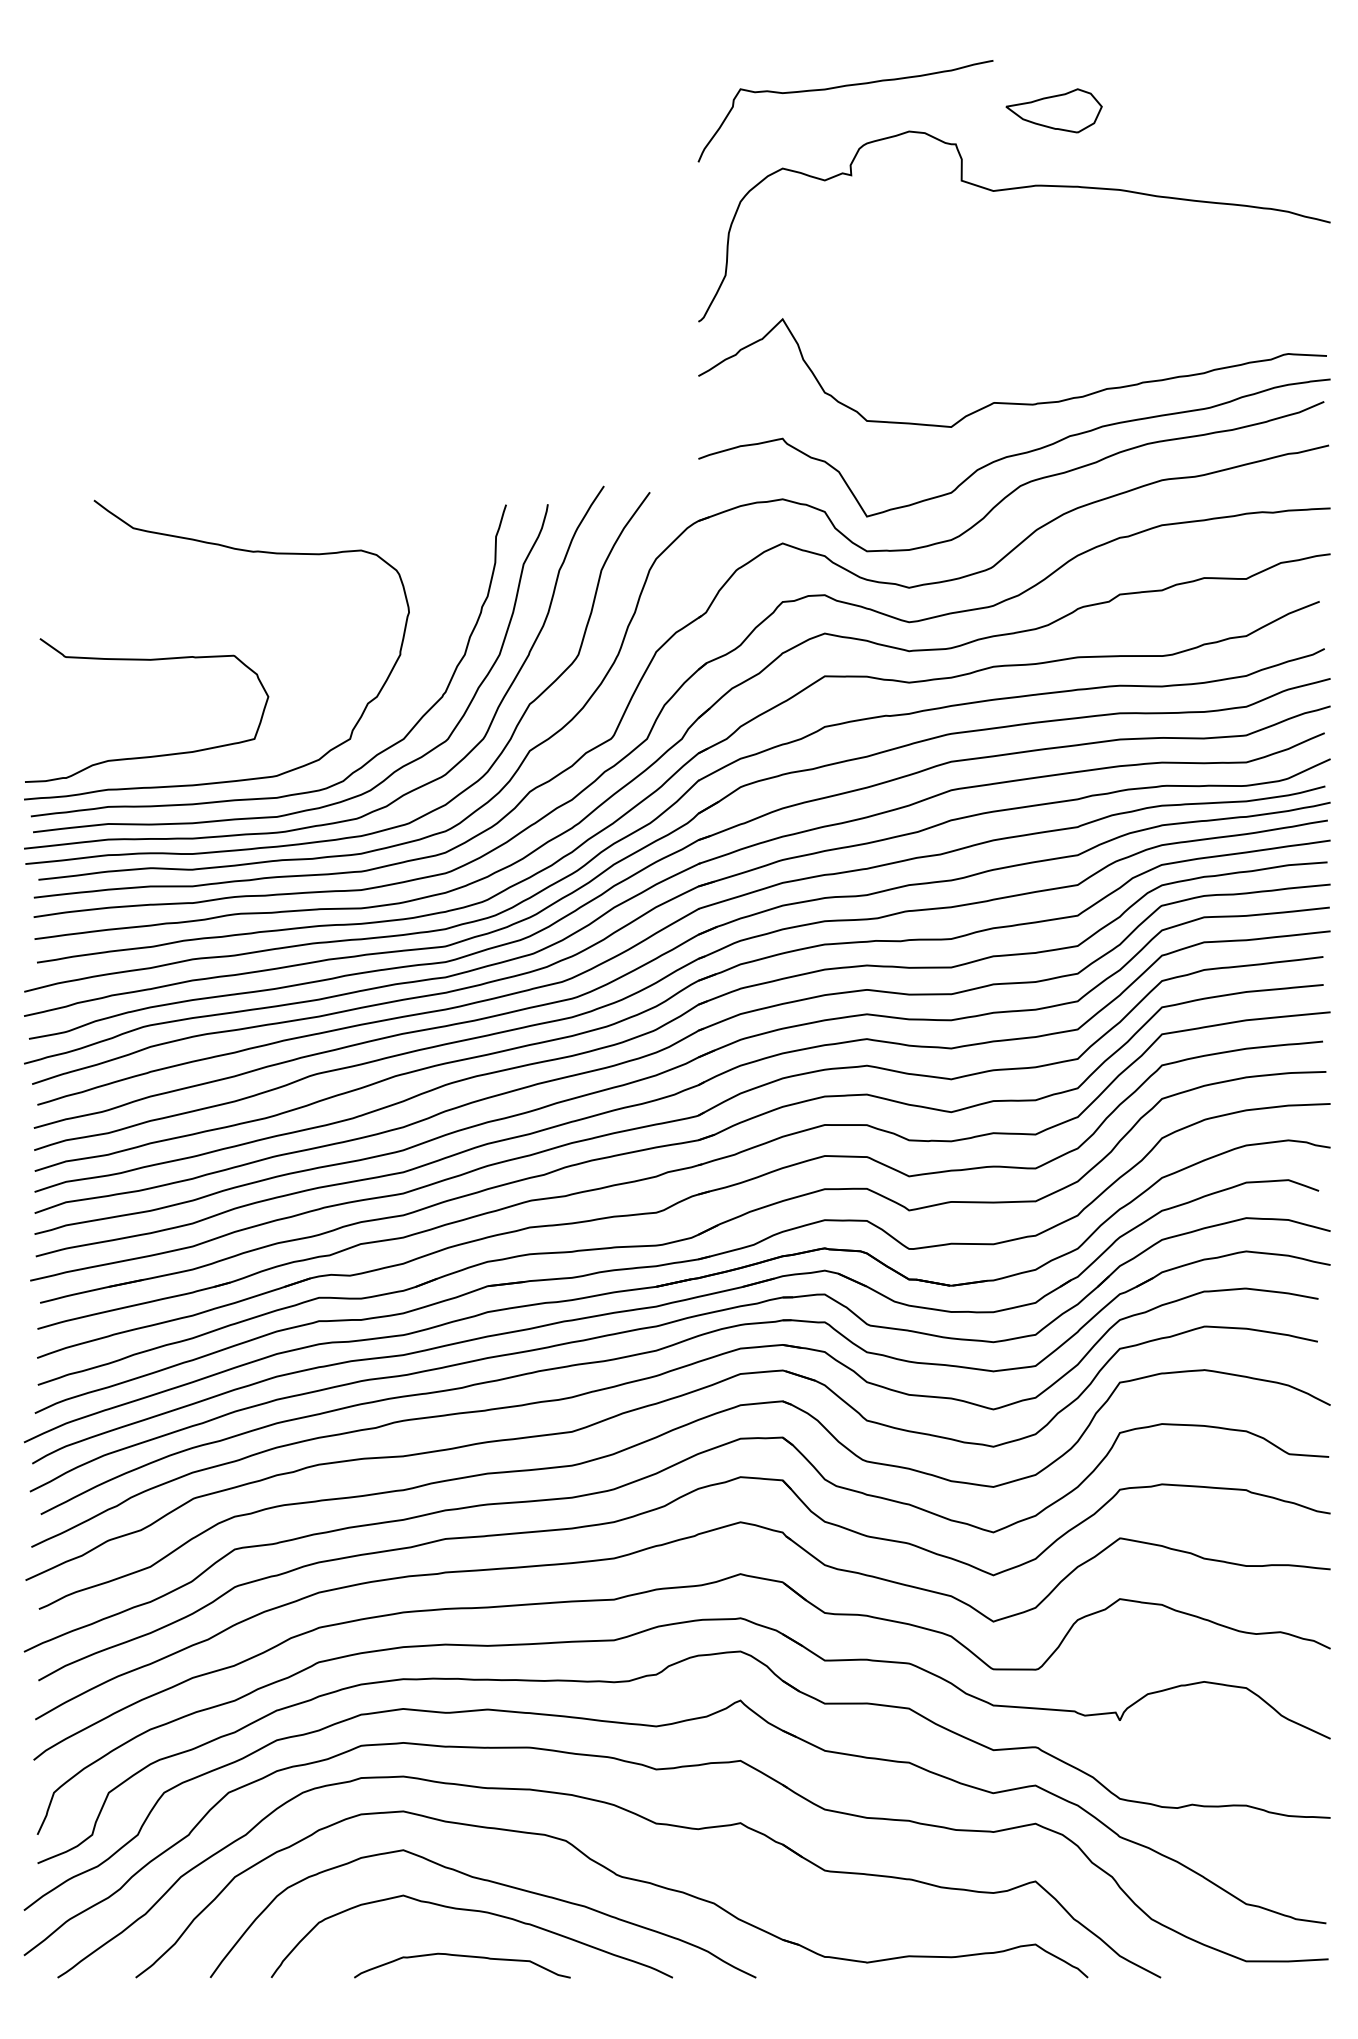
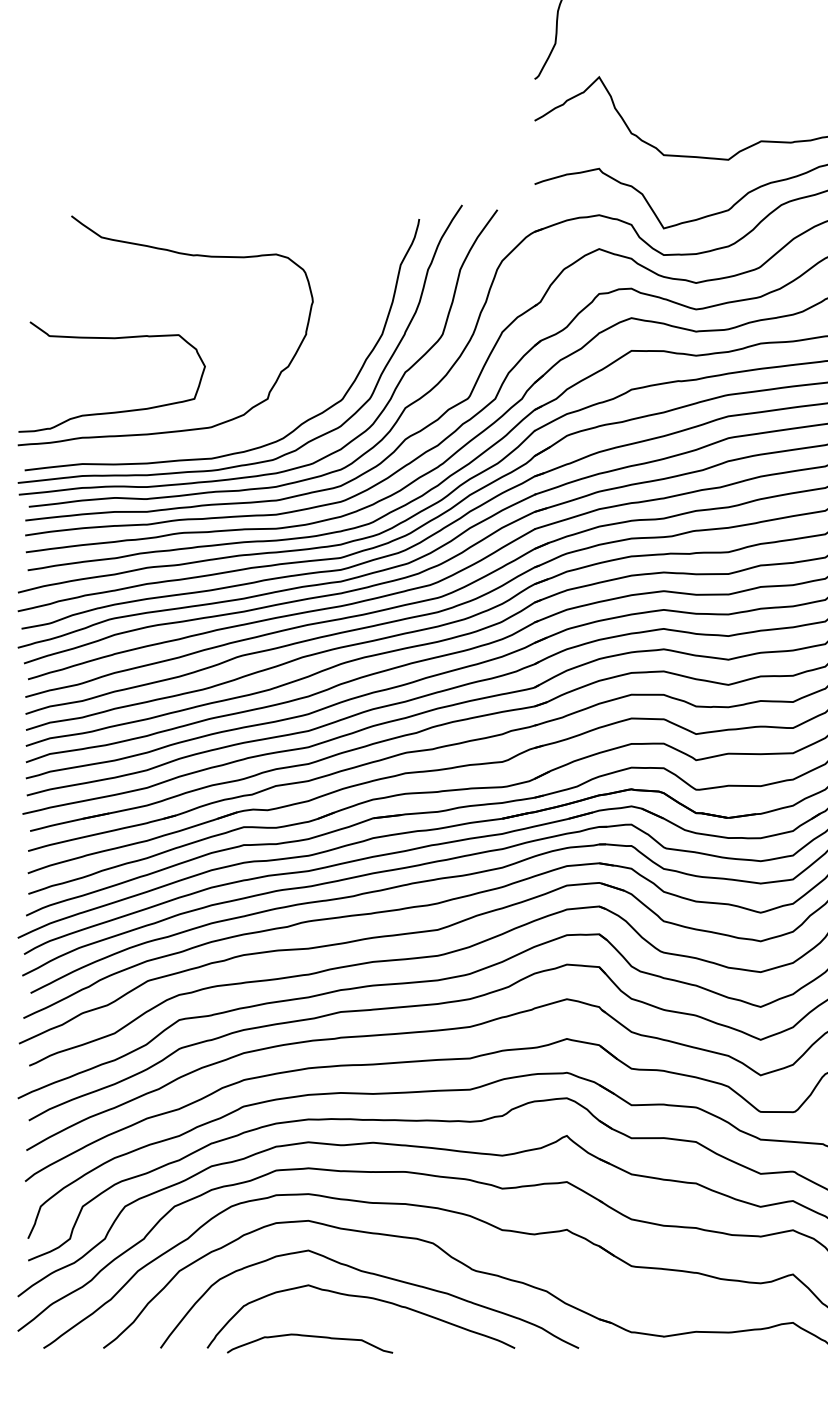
curve: (293, 793) -> (224, 440), removed
curve: (466, 1957) -> (313, 1337), moved

